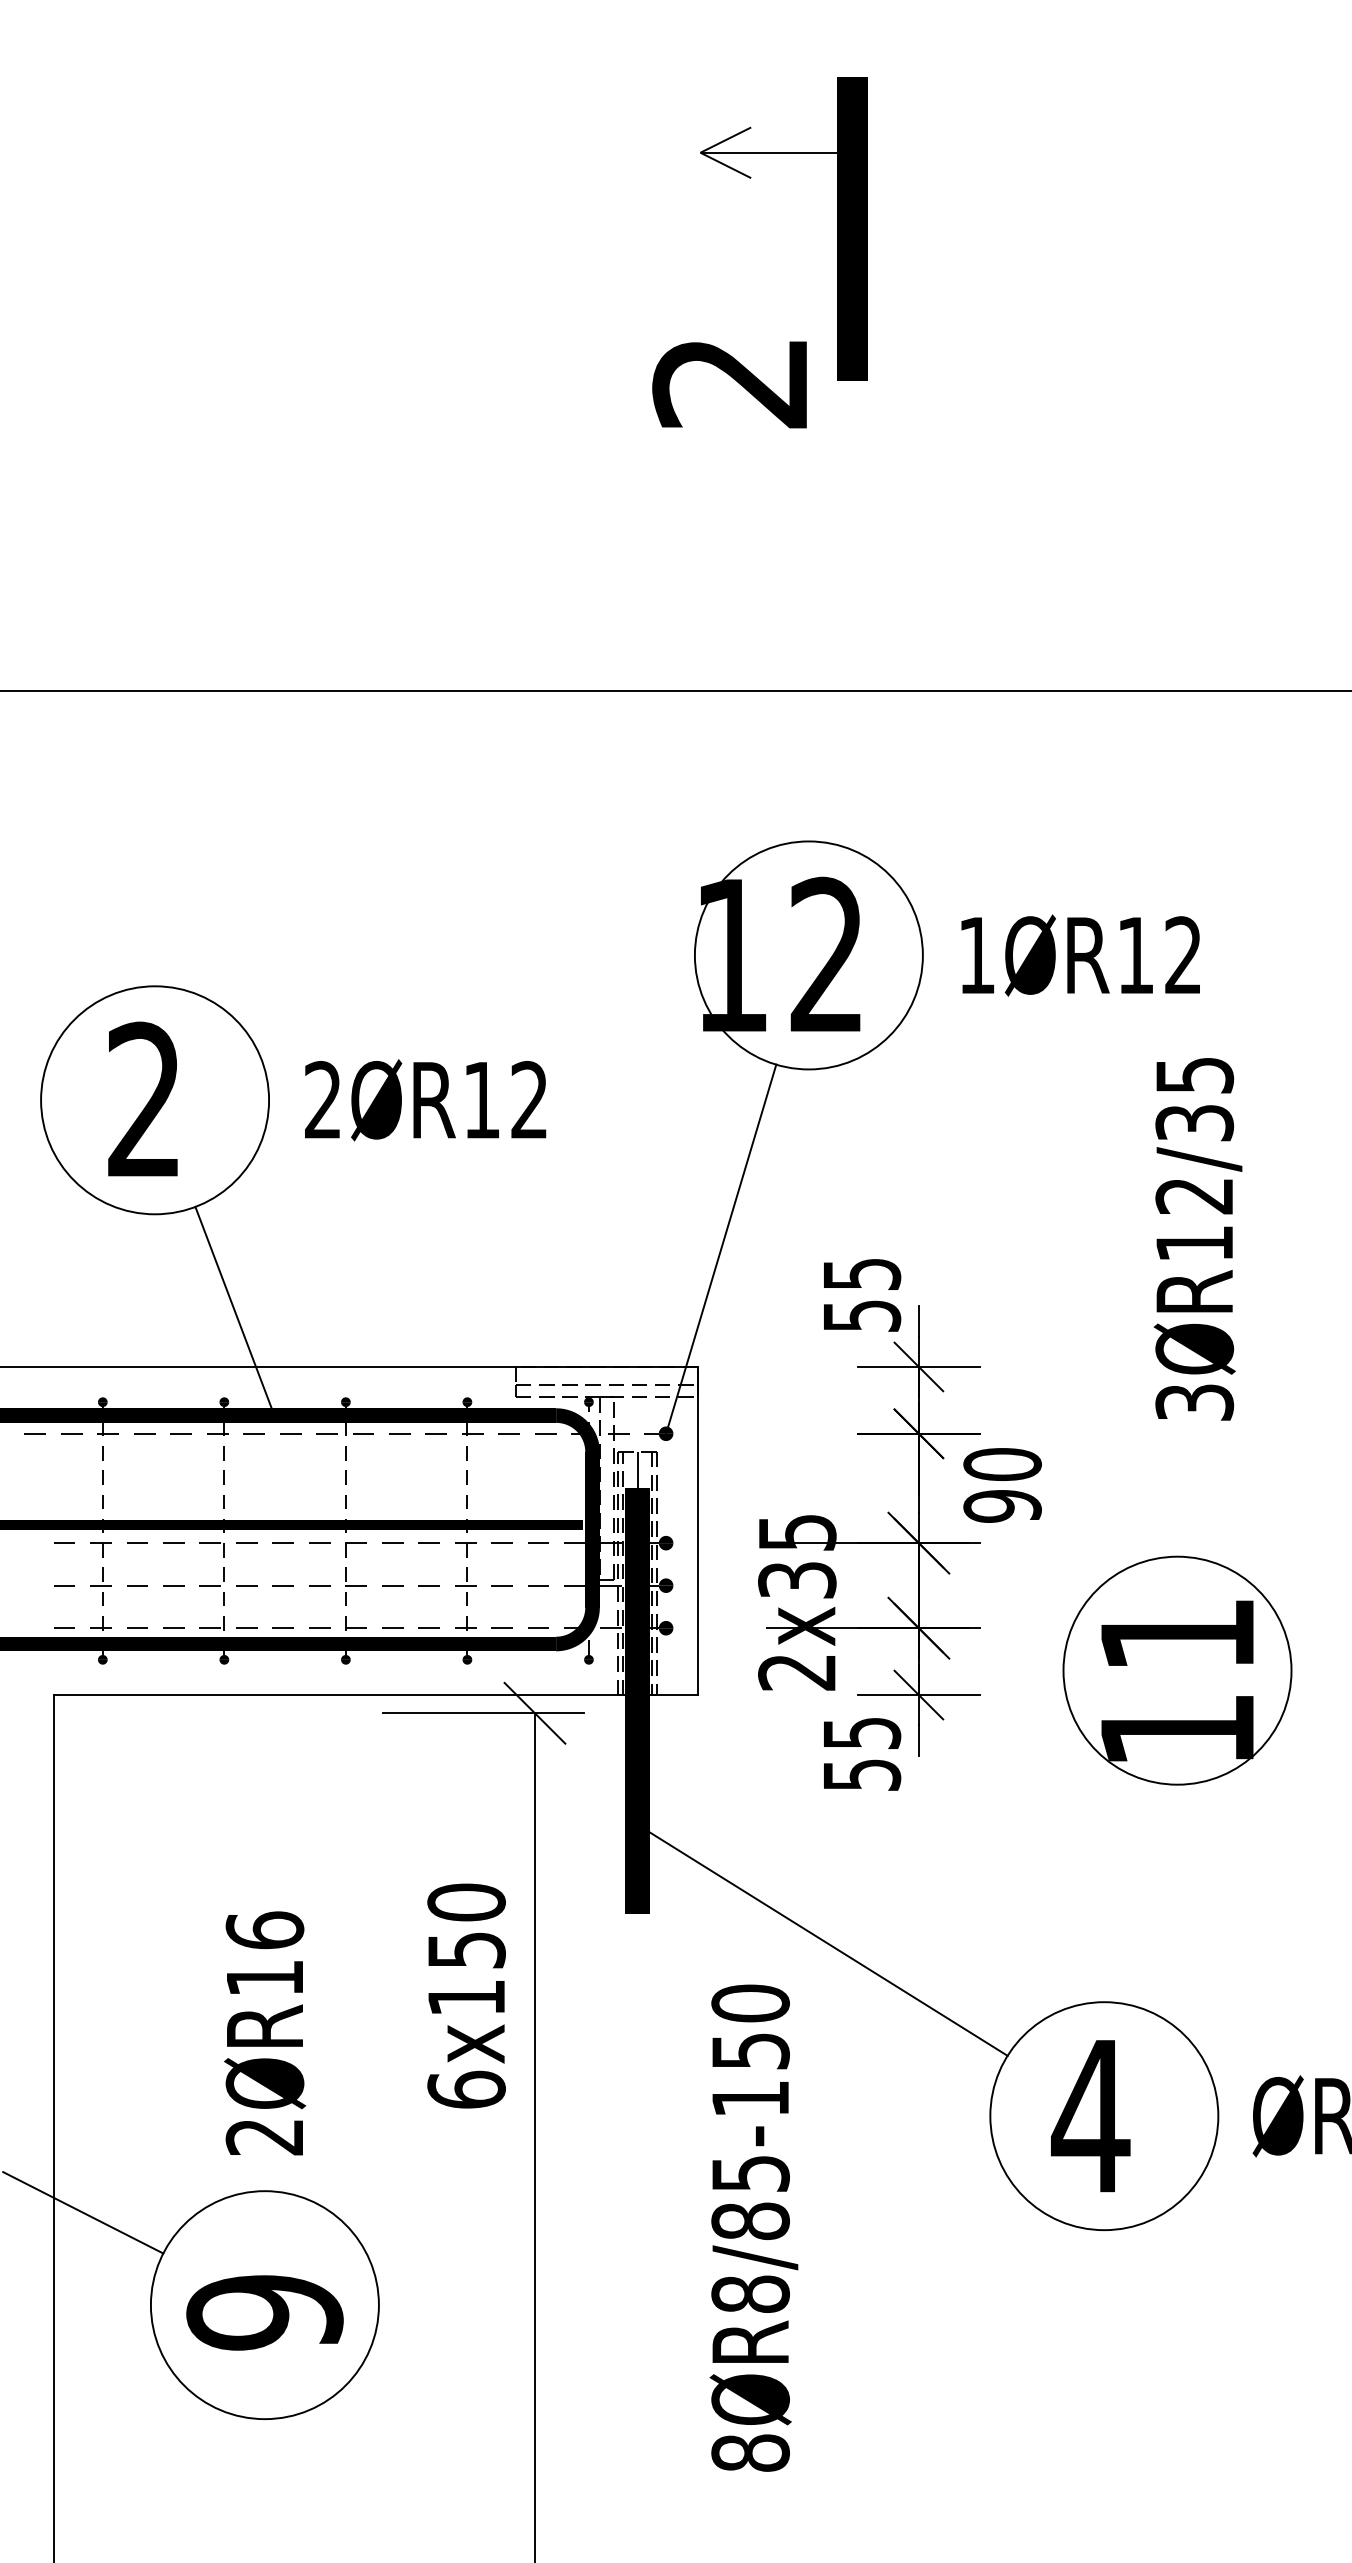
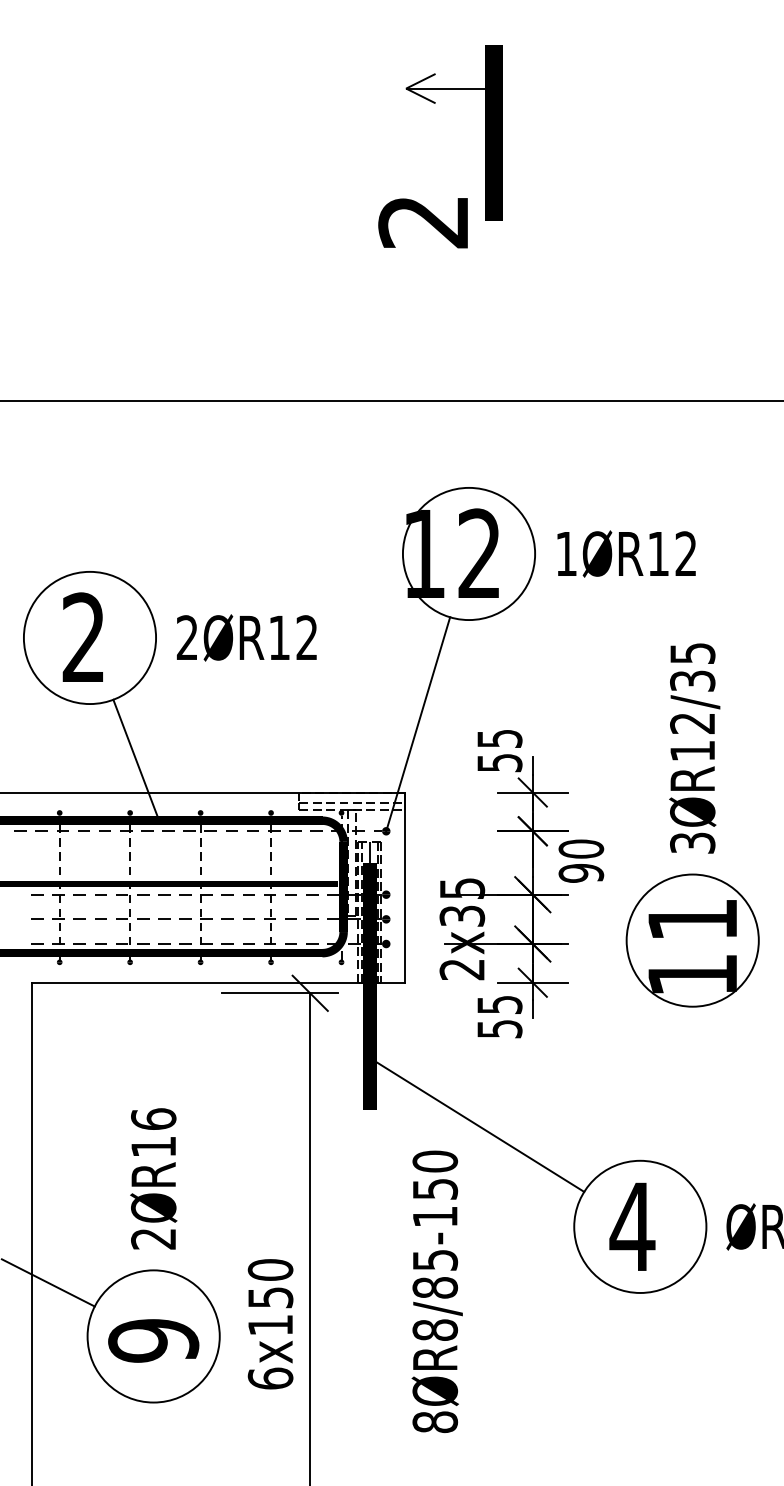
text: (1197, 1239) -> (694, 748), moved
part: (1177, 1670) -> (692, 940), moved
text: (466, 1996) -> (270, 1324), moved

